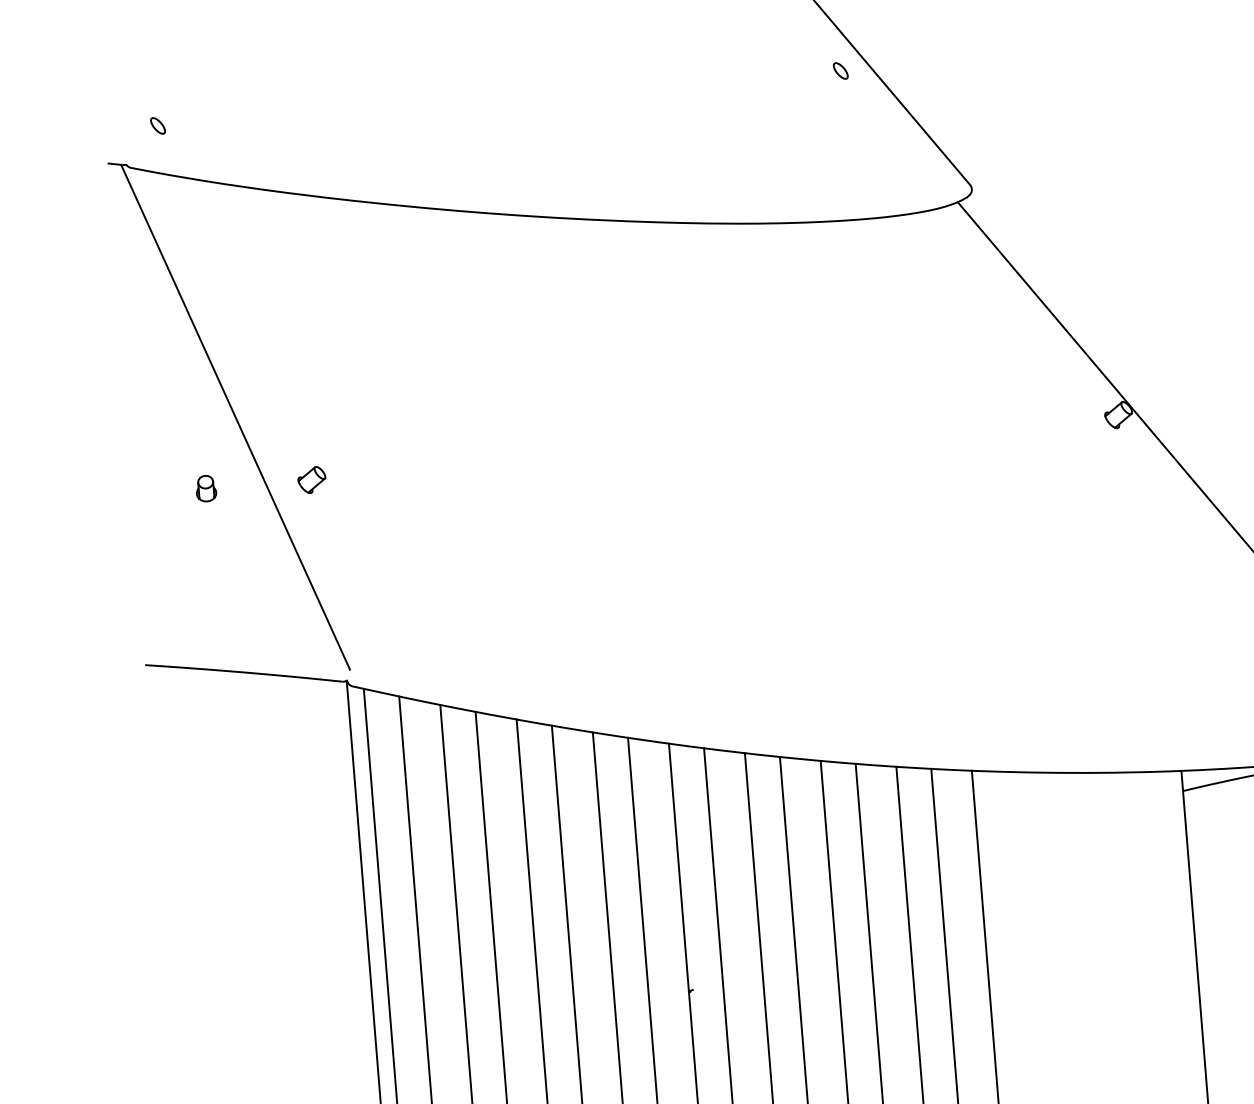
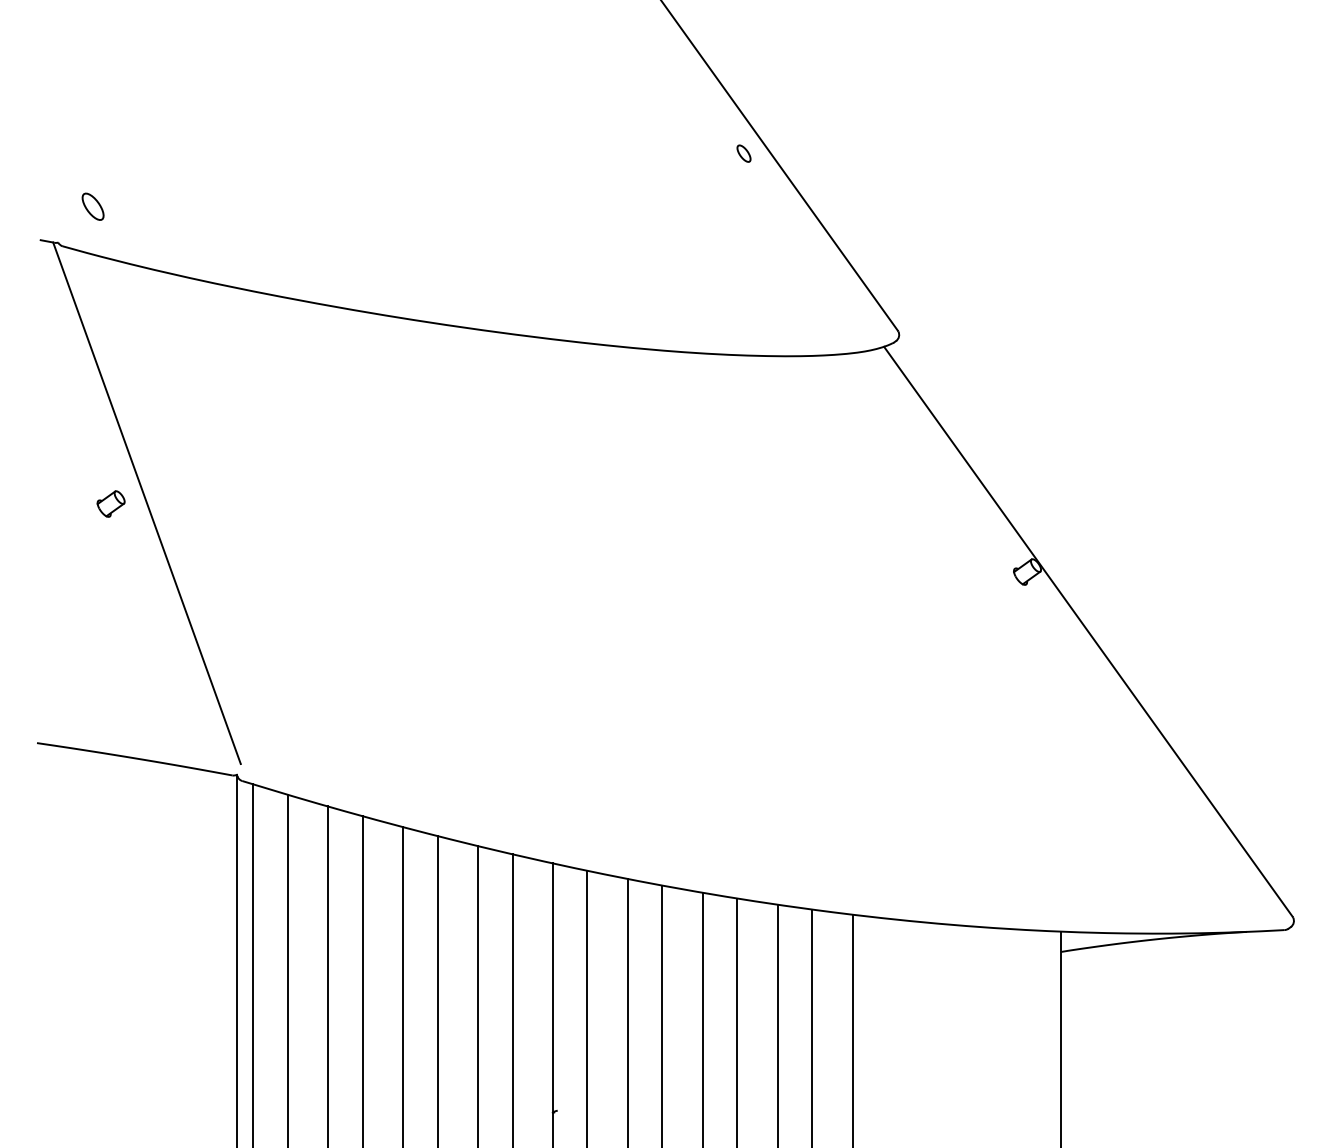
part: (840, 70) -> (743, 153), moved
part: (157, 125) -> (92, 206), size x1.6
part: (311, 479) -> (110, 503), moved
part: (205, 488) -> (111, 571), removed

